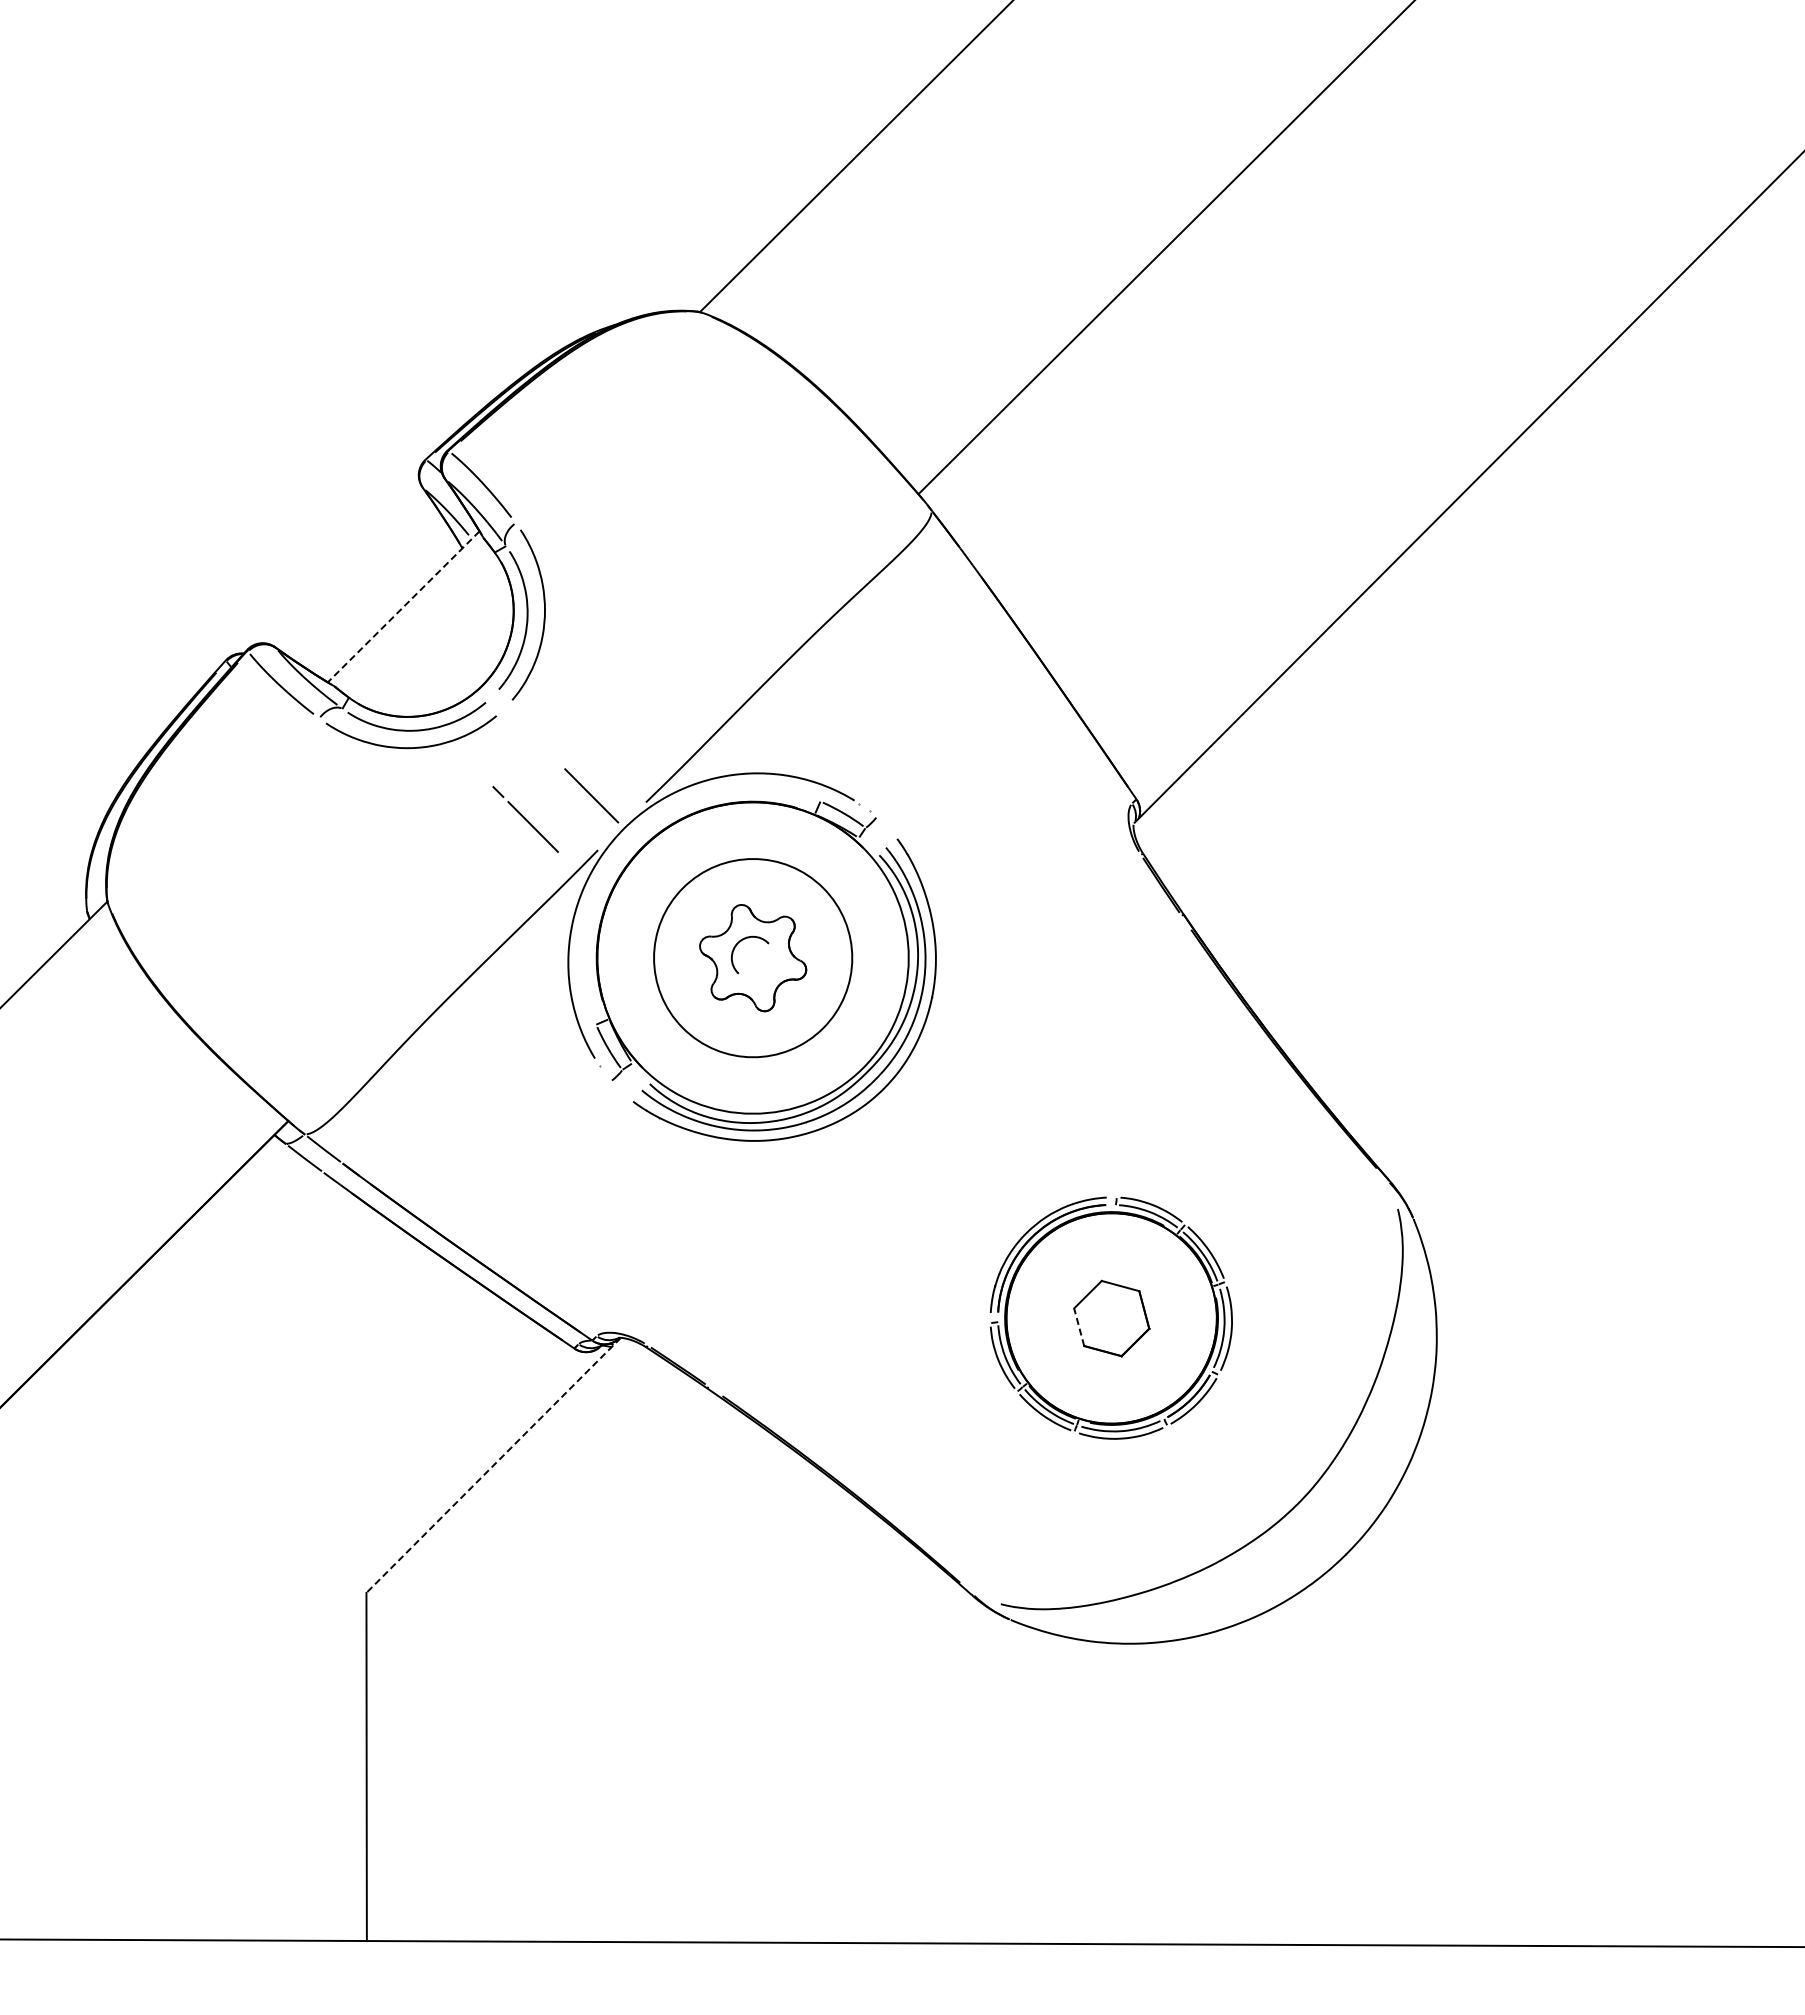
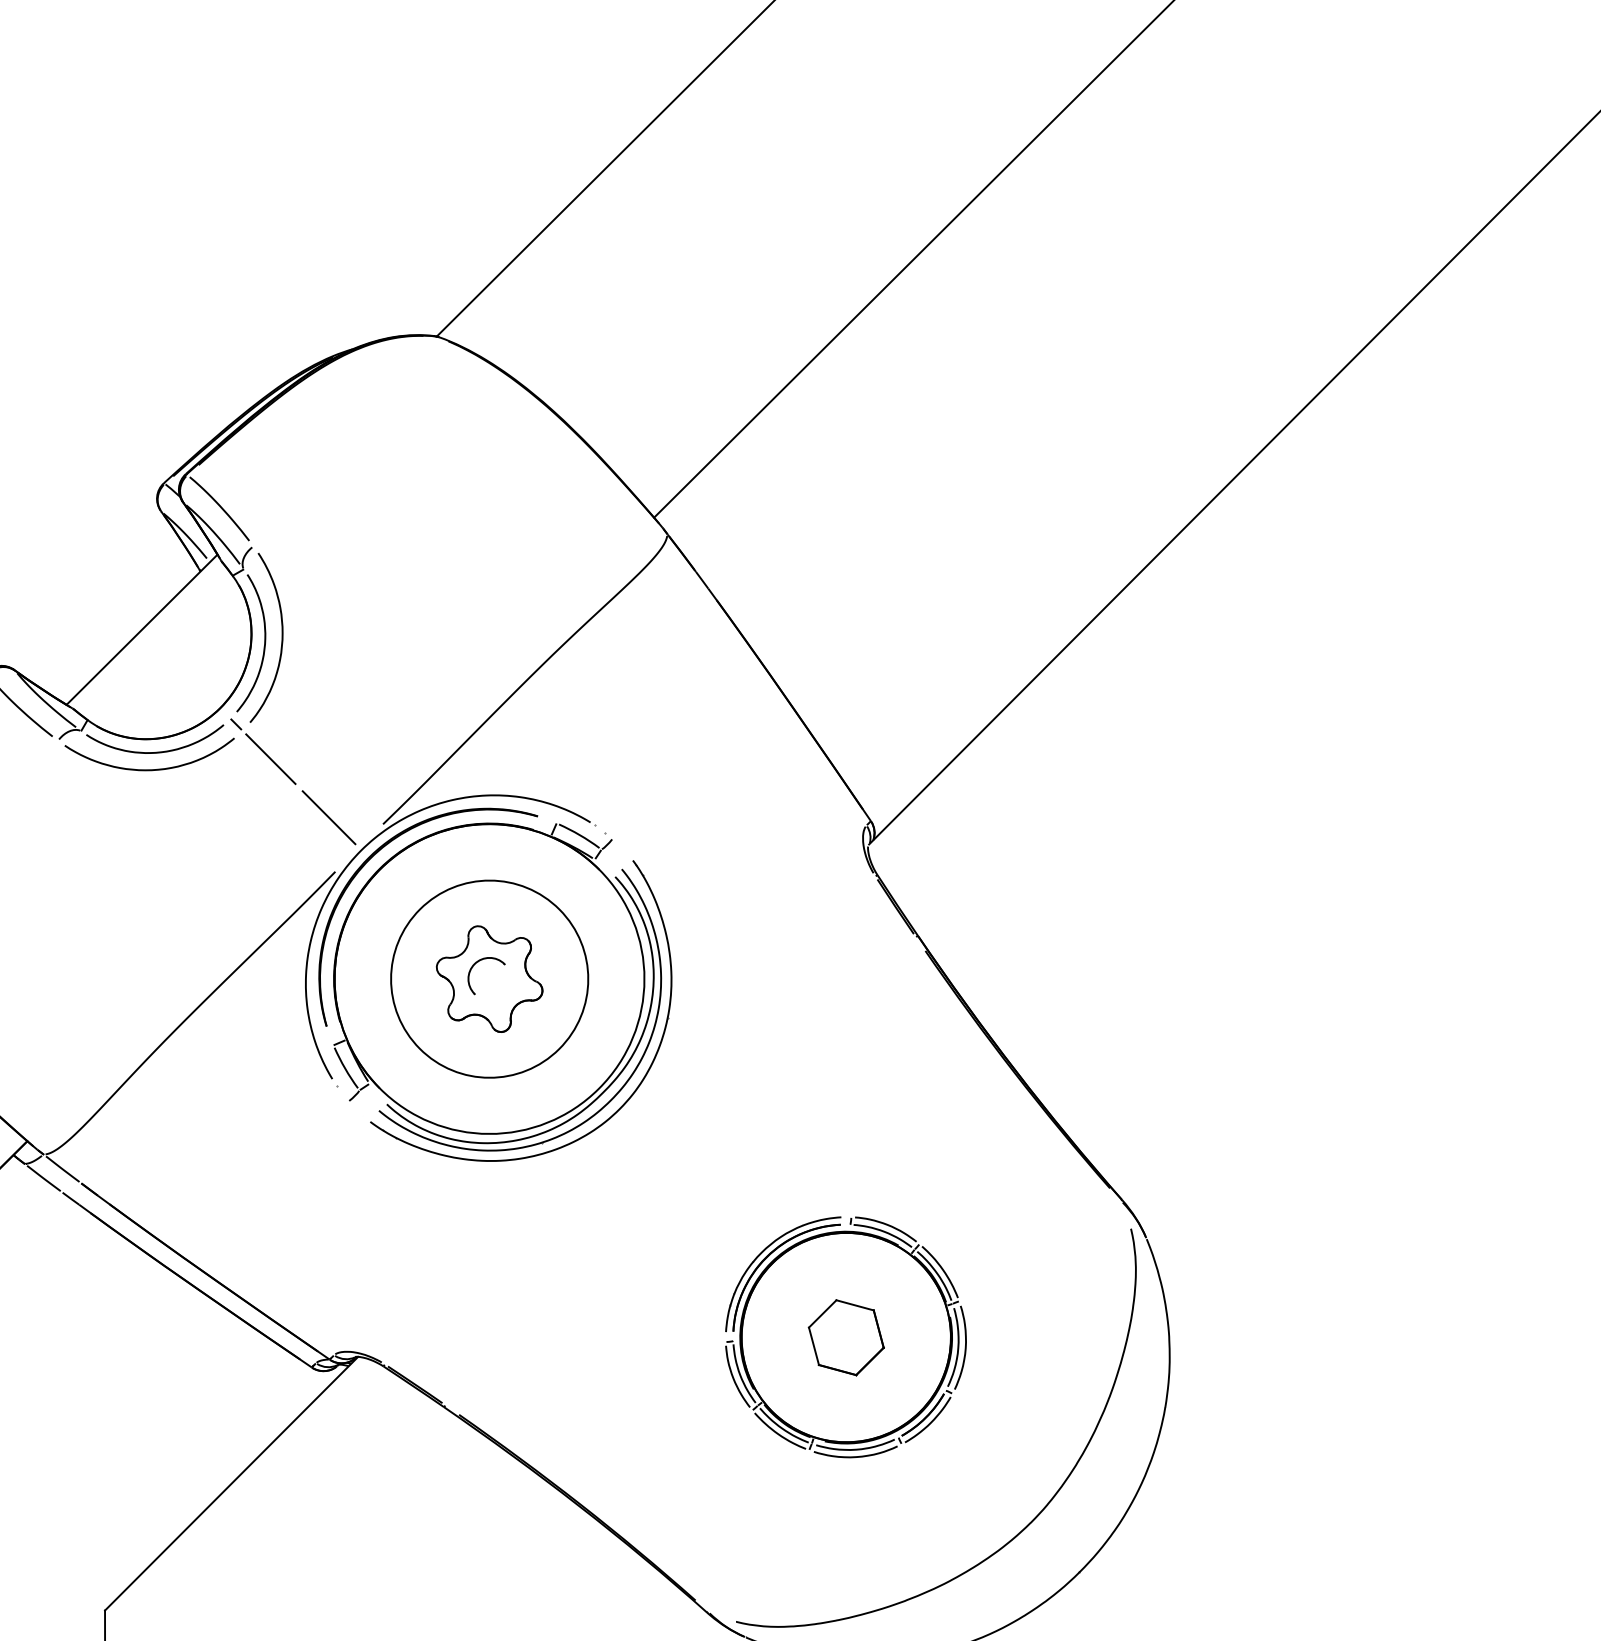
line: (403, 607) -> (141, 630), dashed -> solid
line: (525, 819) -> (263, 751), moved
part: (638, 833) -> (375, 855), added
line: (1079, 1326) -> (814, 1345), dashed -> solid
line: (493, 1465) -> (231, 1483), dashed -> solid

